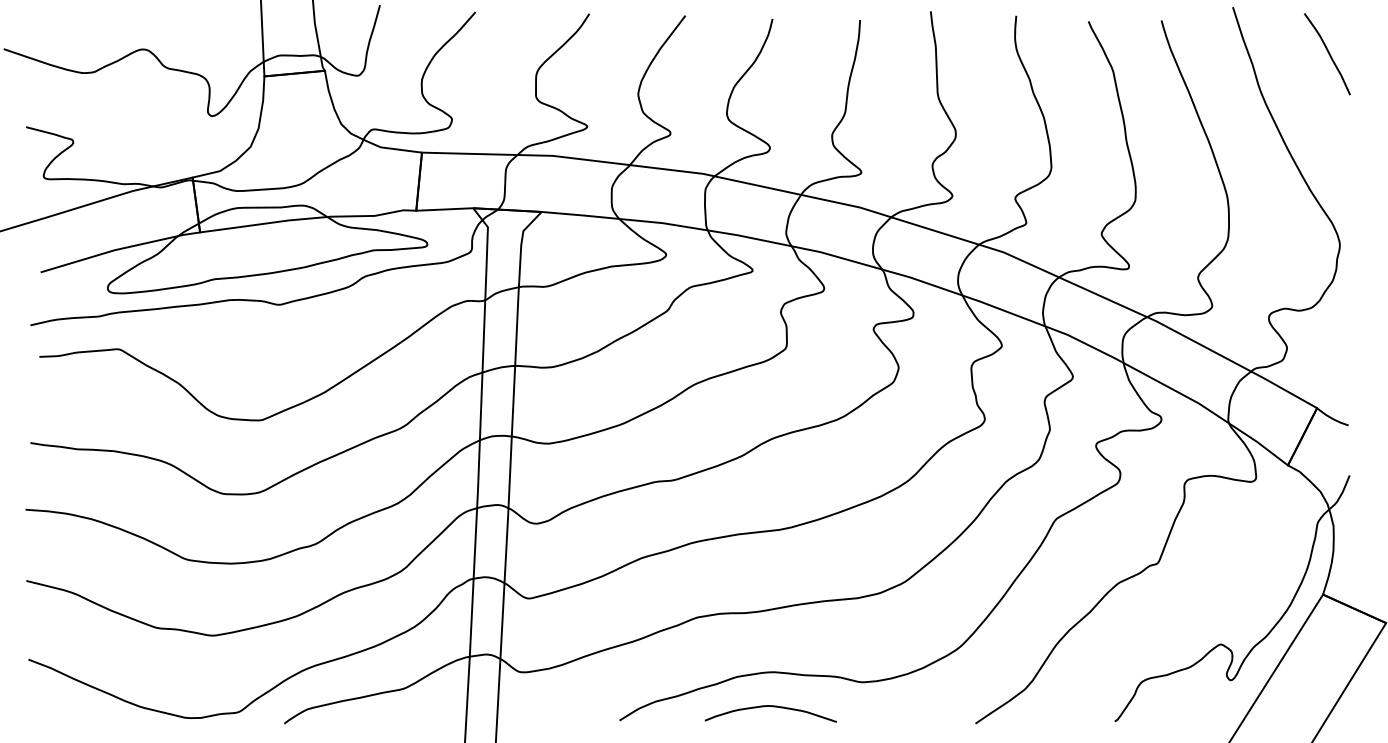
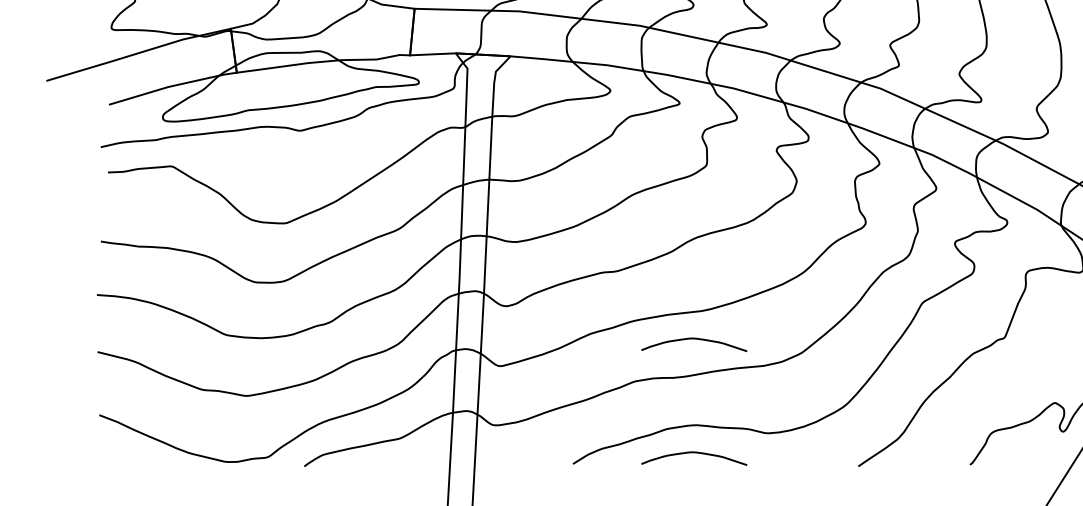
curve: (772, 565) -> (695, 339), added

